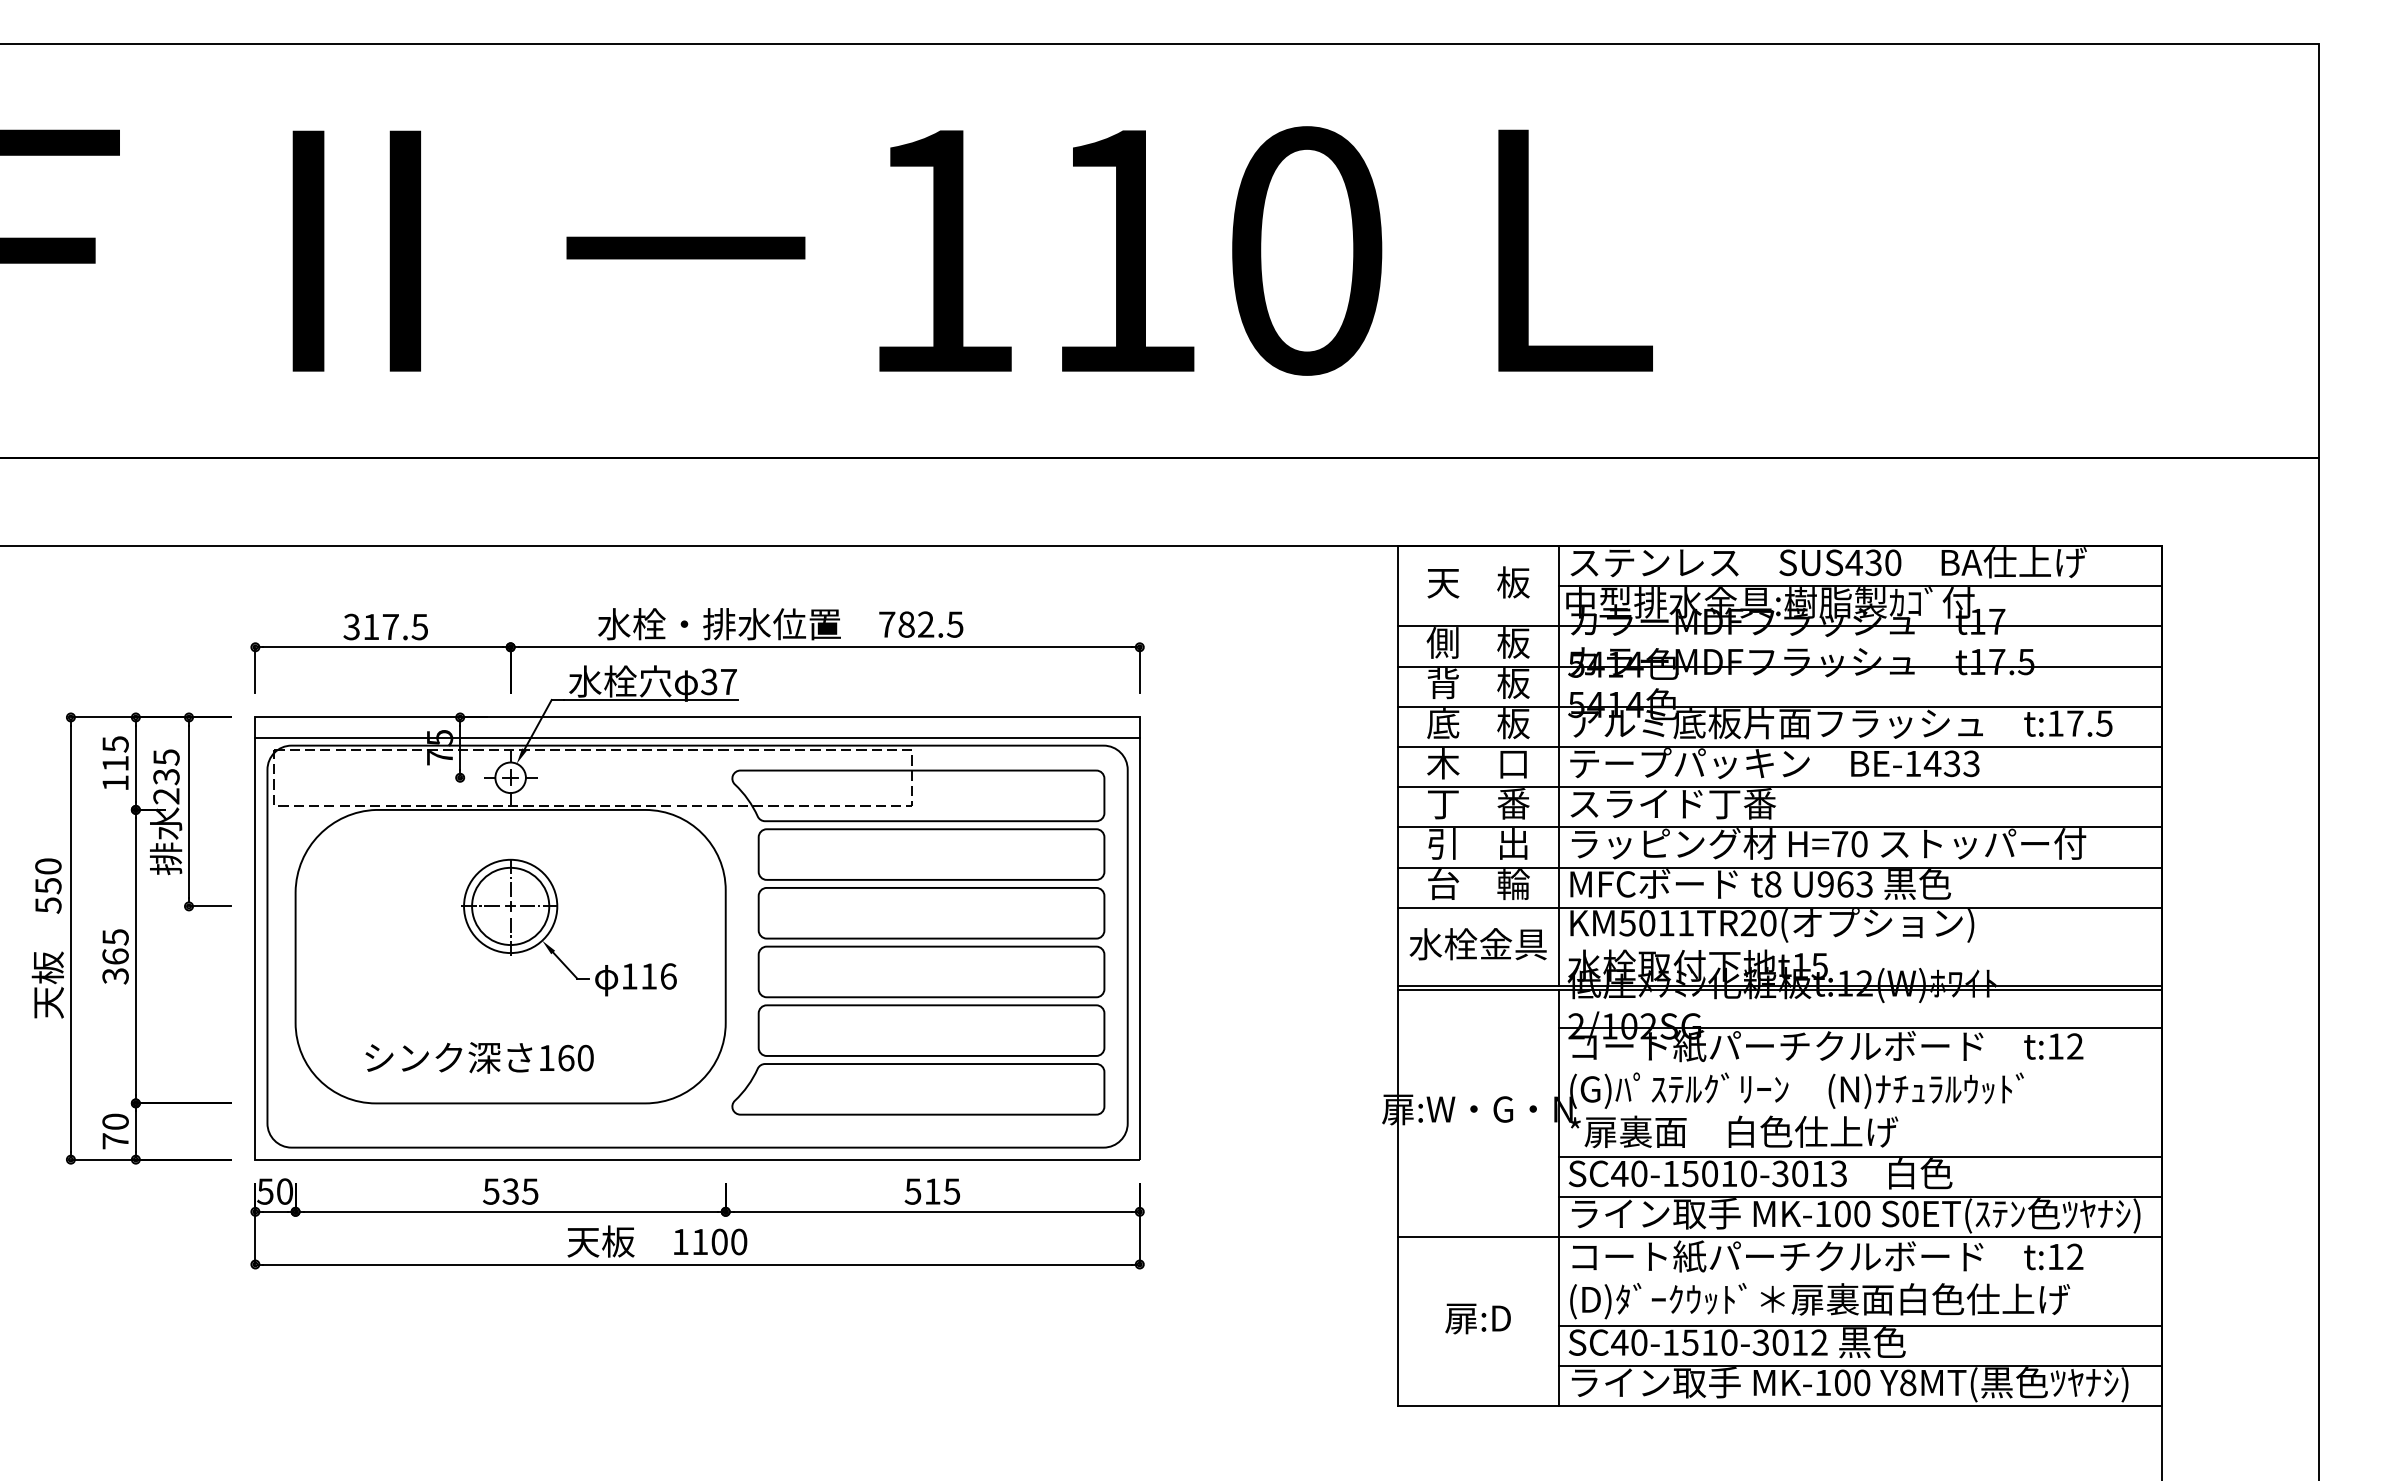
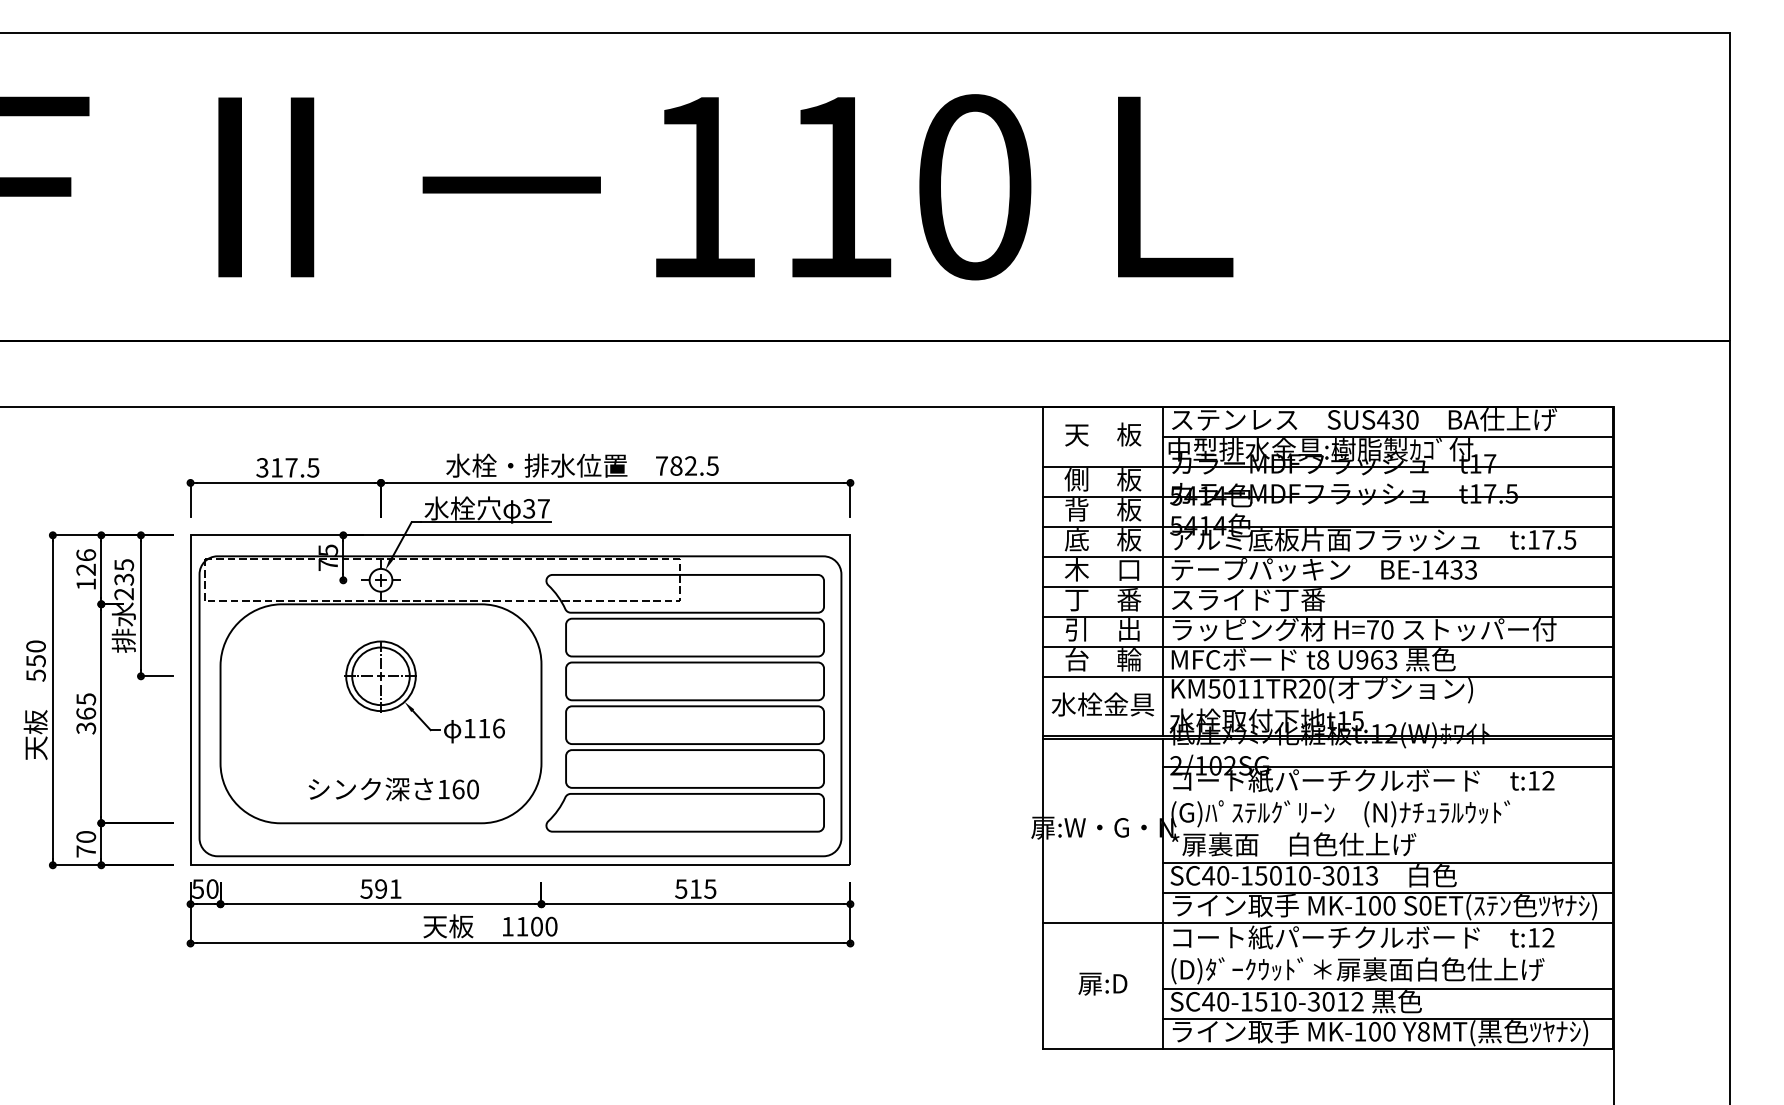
line: (697, 737) -> (520, 550), removed
text: (115, 753) -> (86, 562), 115 -> 126
text: (479, 1058) -> (393, 789), moved
text: (520, 1190) -> (388, 888), 535 -> 591

